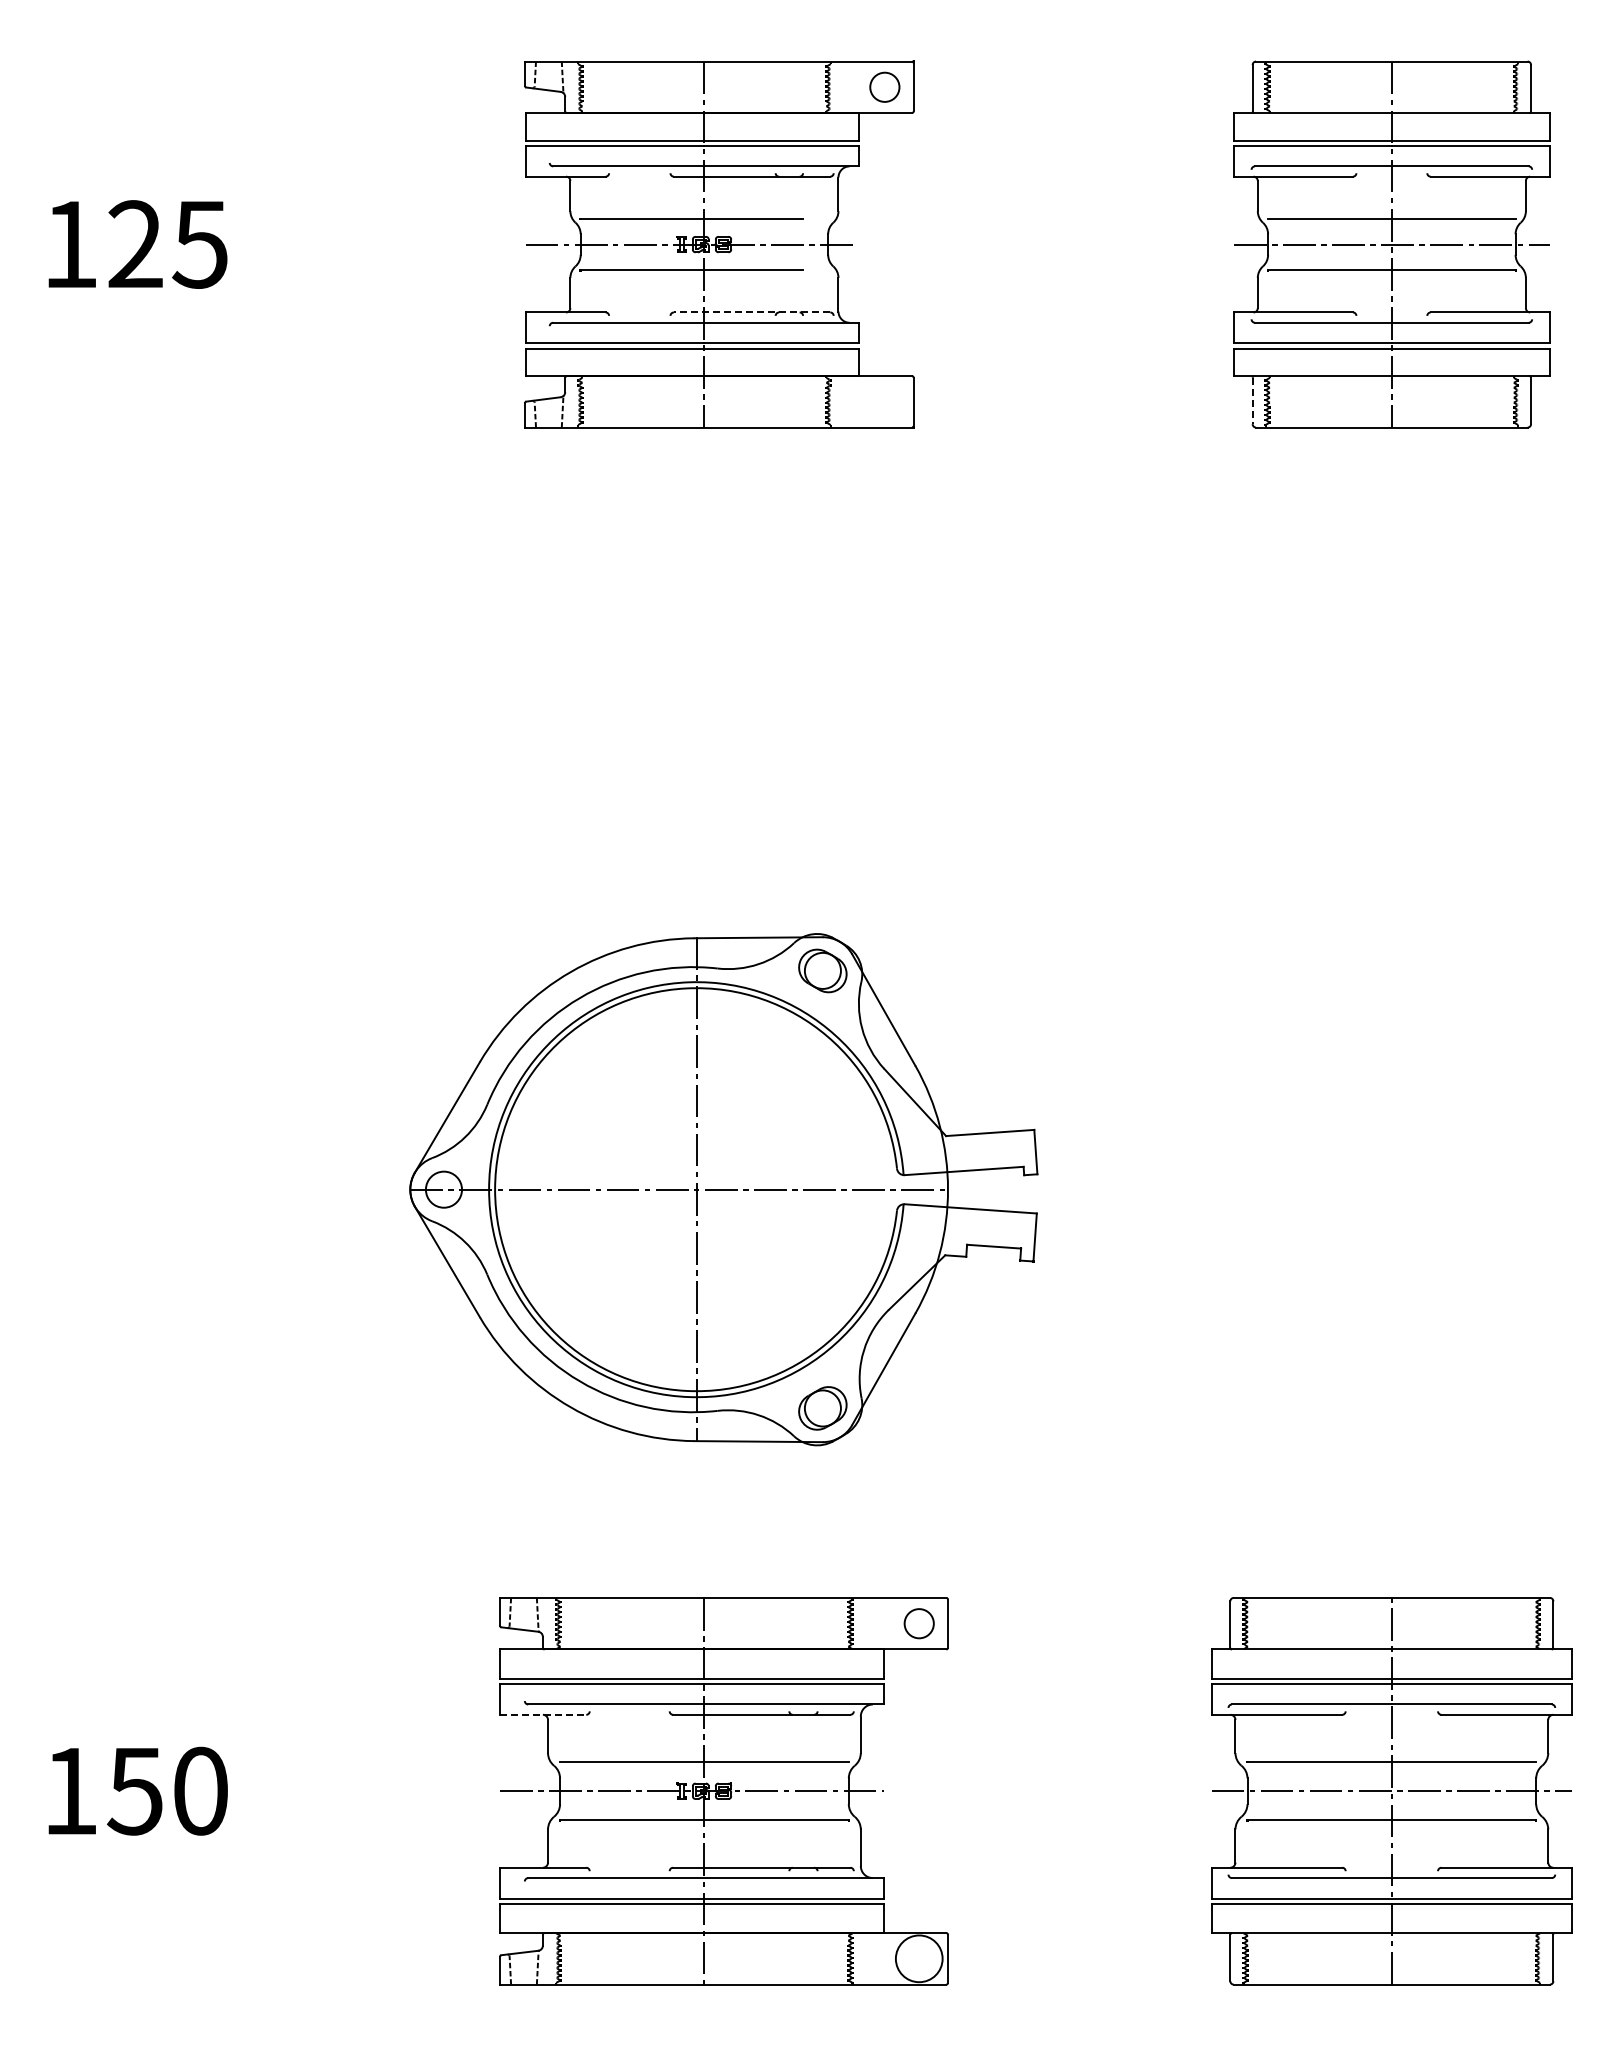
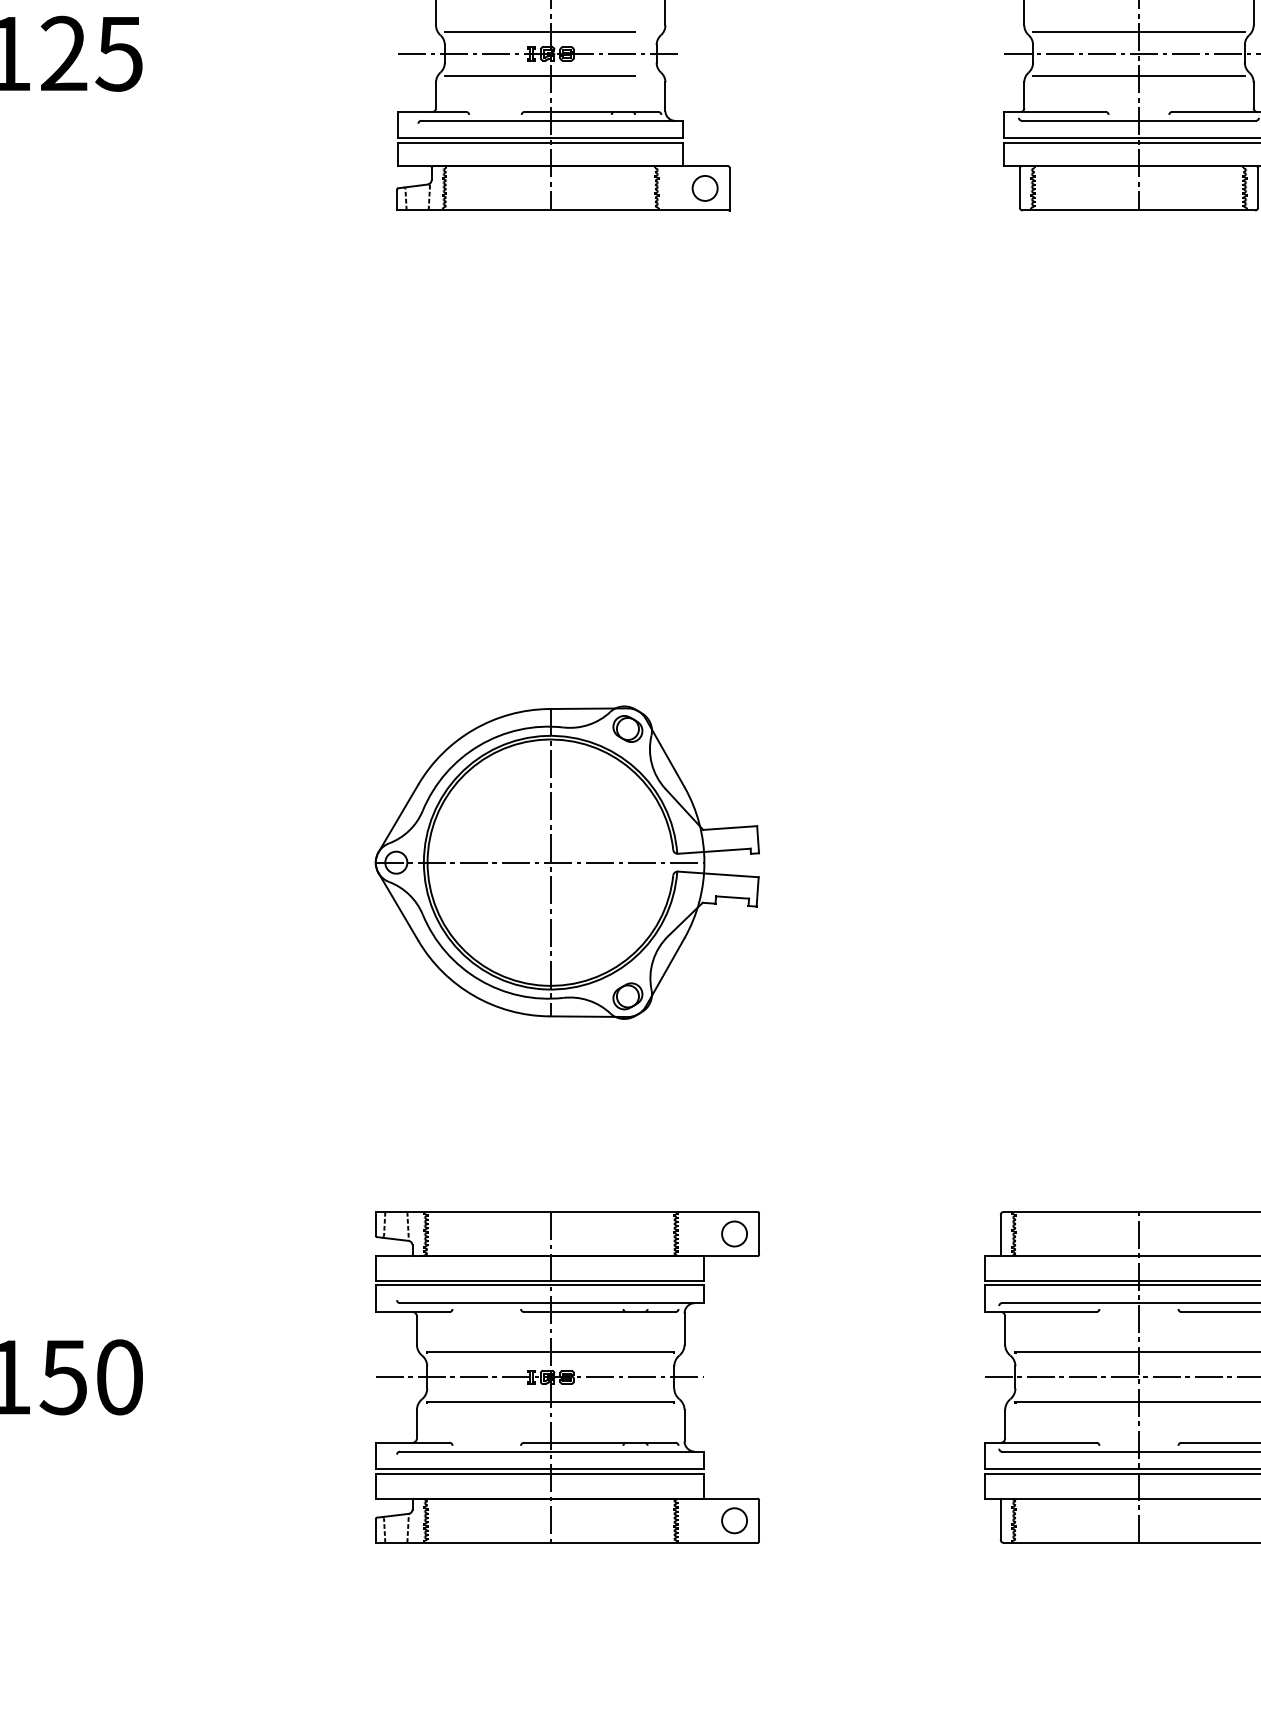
line: (751, 312) -> (591, 112), dashed -> solid
circle: (884, 401) -> (704, 188), added
line: (1252, 401) -> (1019, 188), dashed -> solid
part: (723, 1189) -> (567, 862), size x0.71
line: (543, 1714) -> (413, 1311), dashed -> solid
circle: (918, 1958) -> (733, 1520), size x0.62

